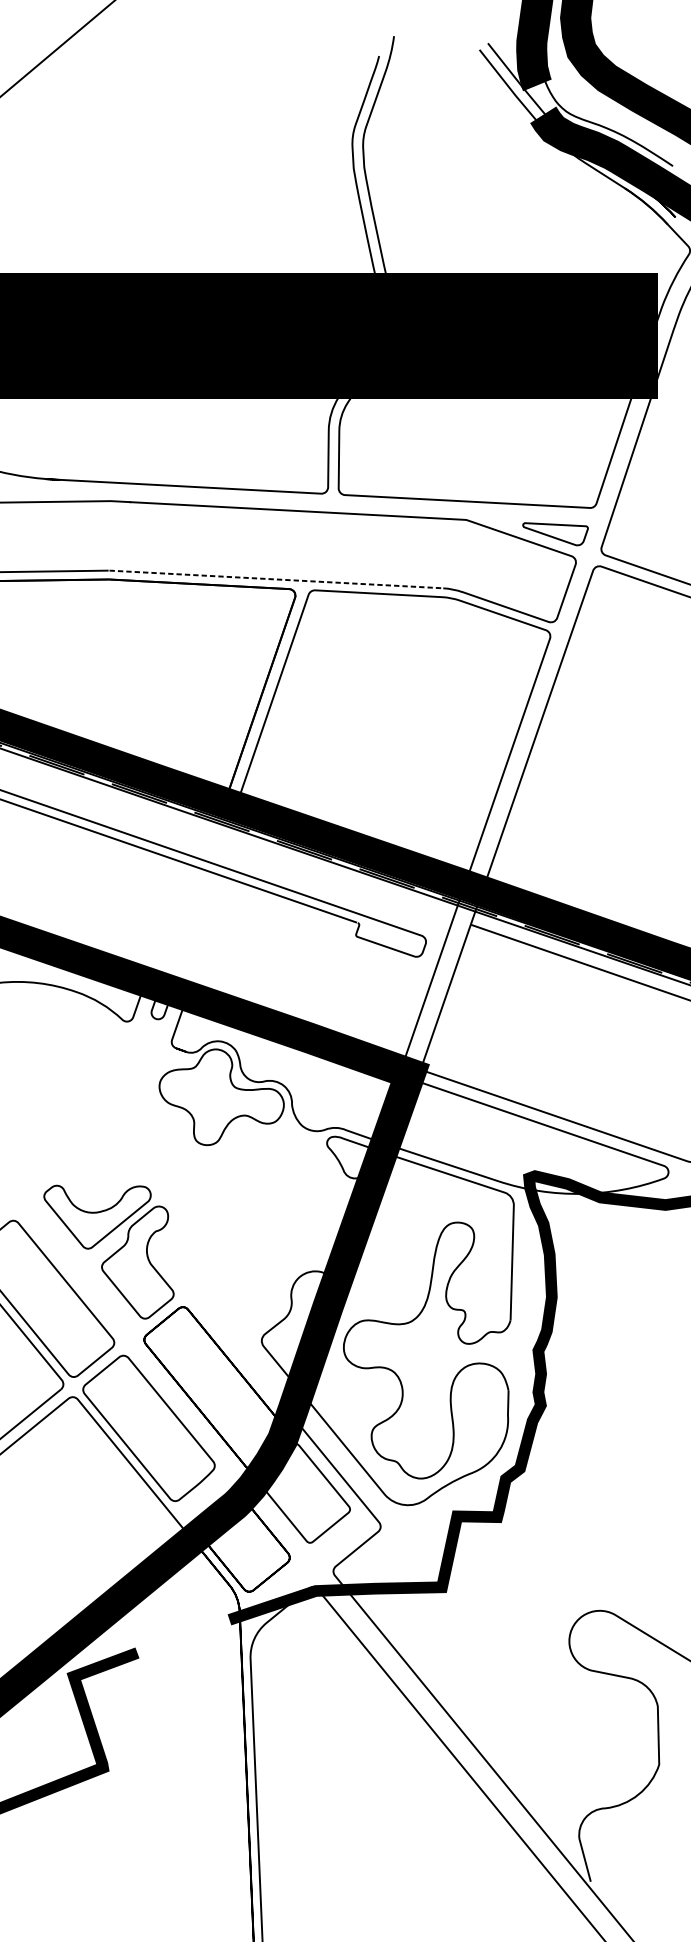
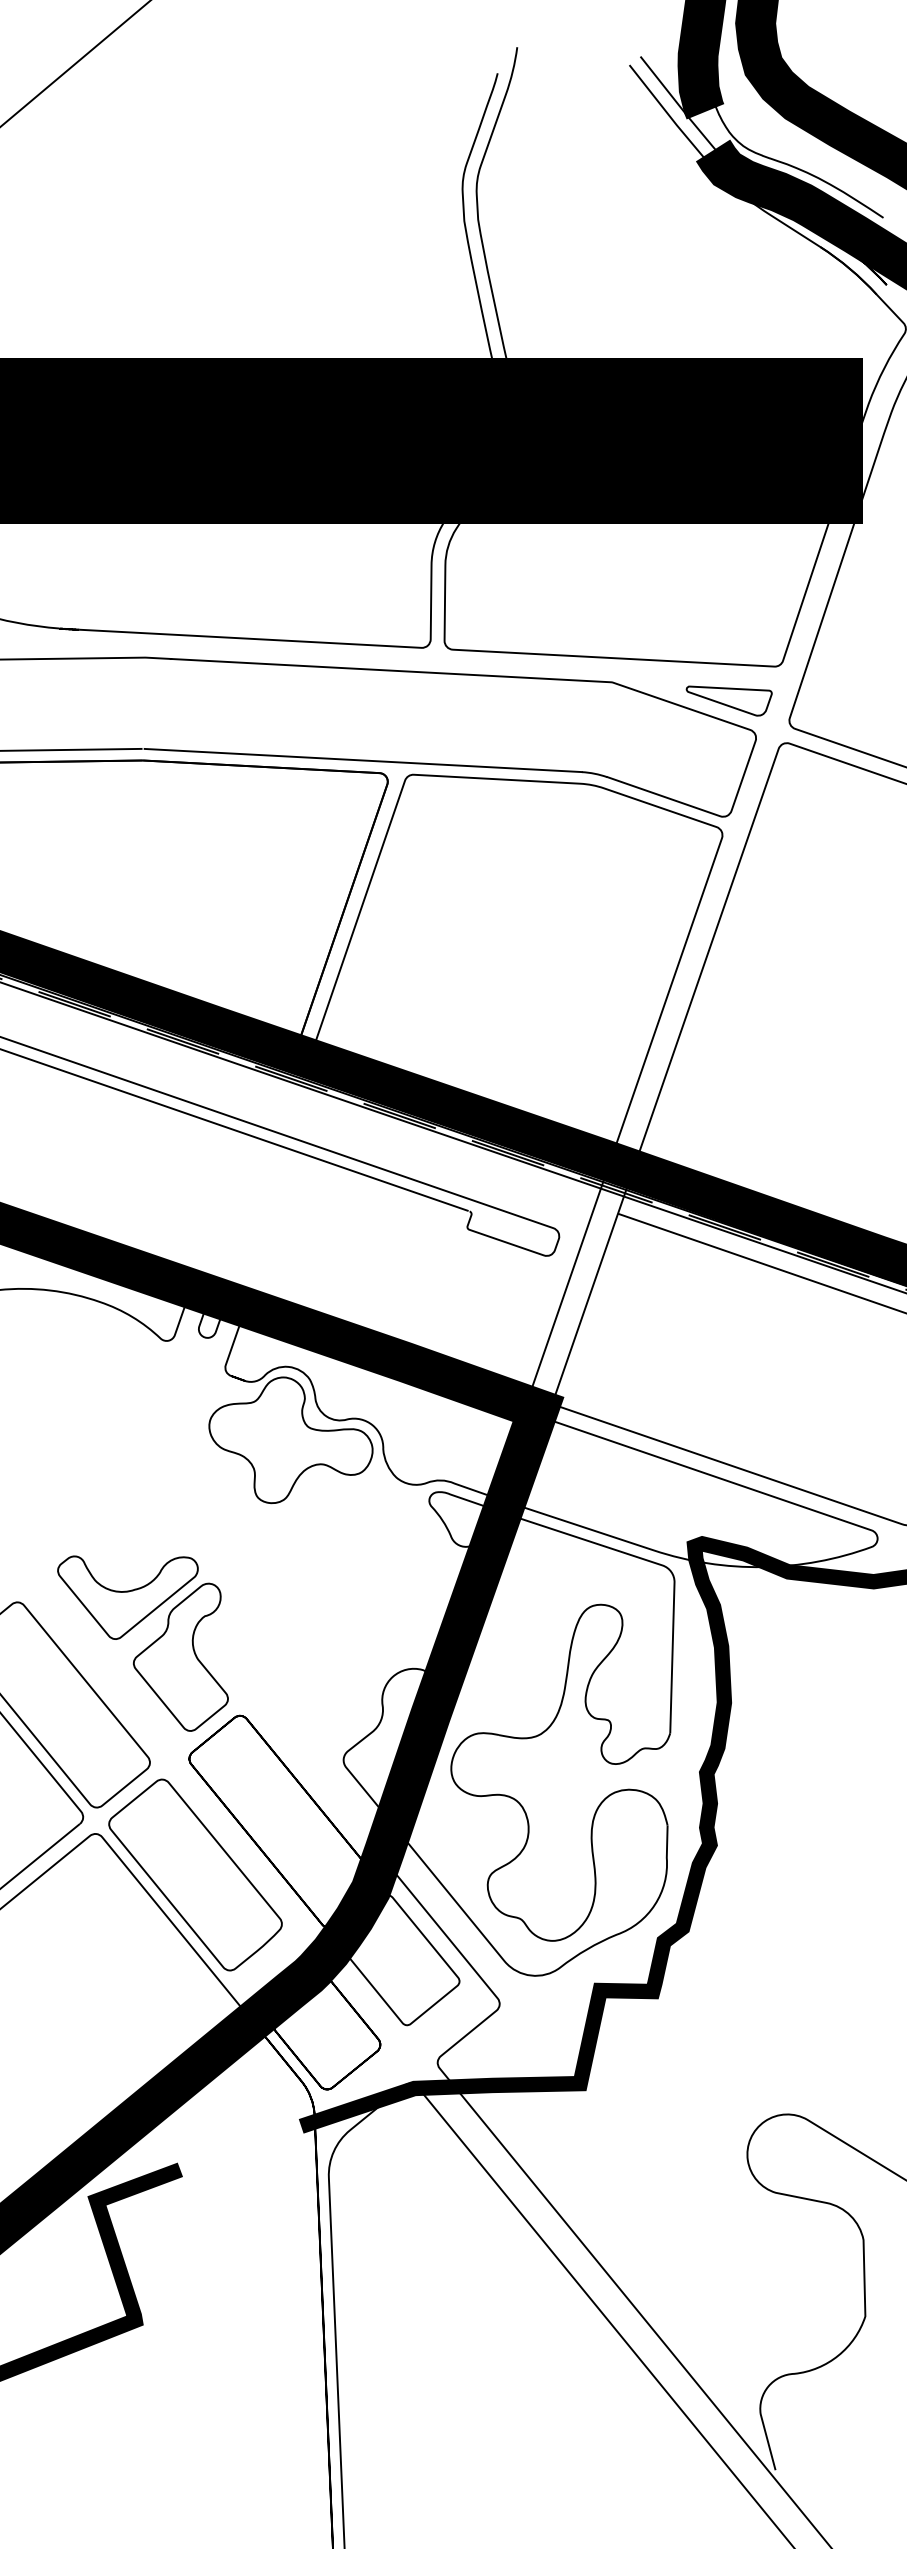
line: (276, 579) -> (363, 760), dashed -> solid

